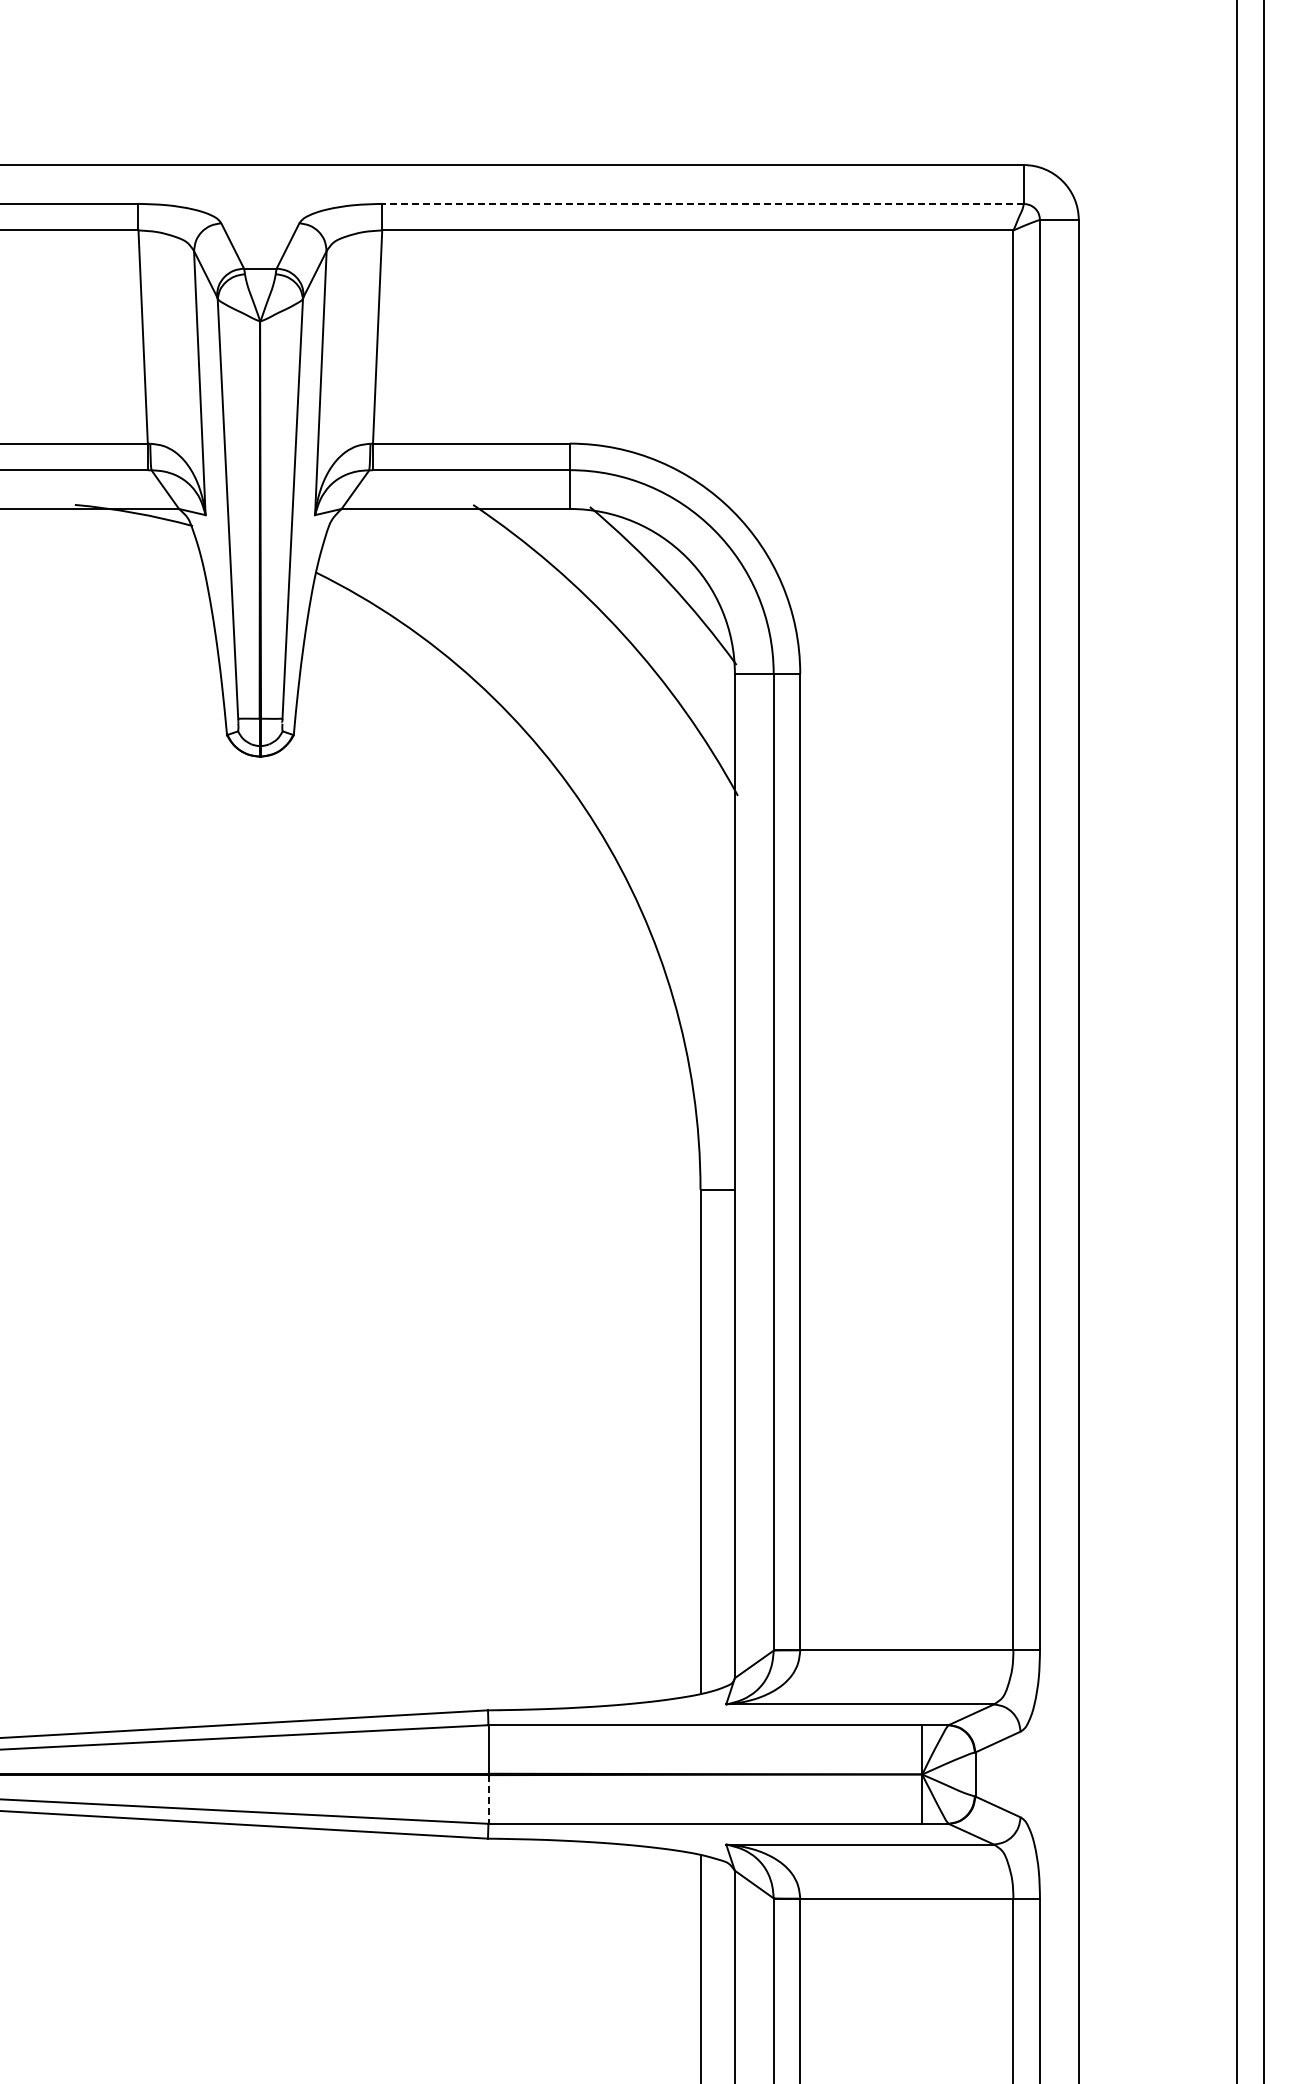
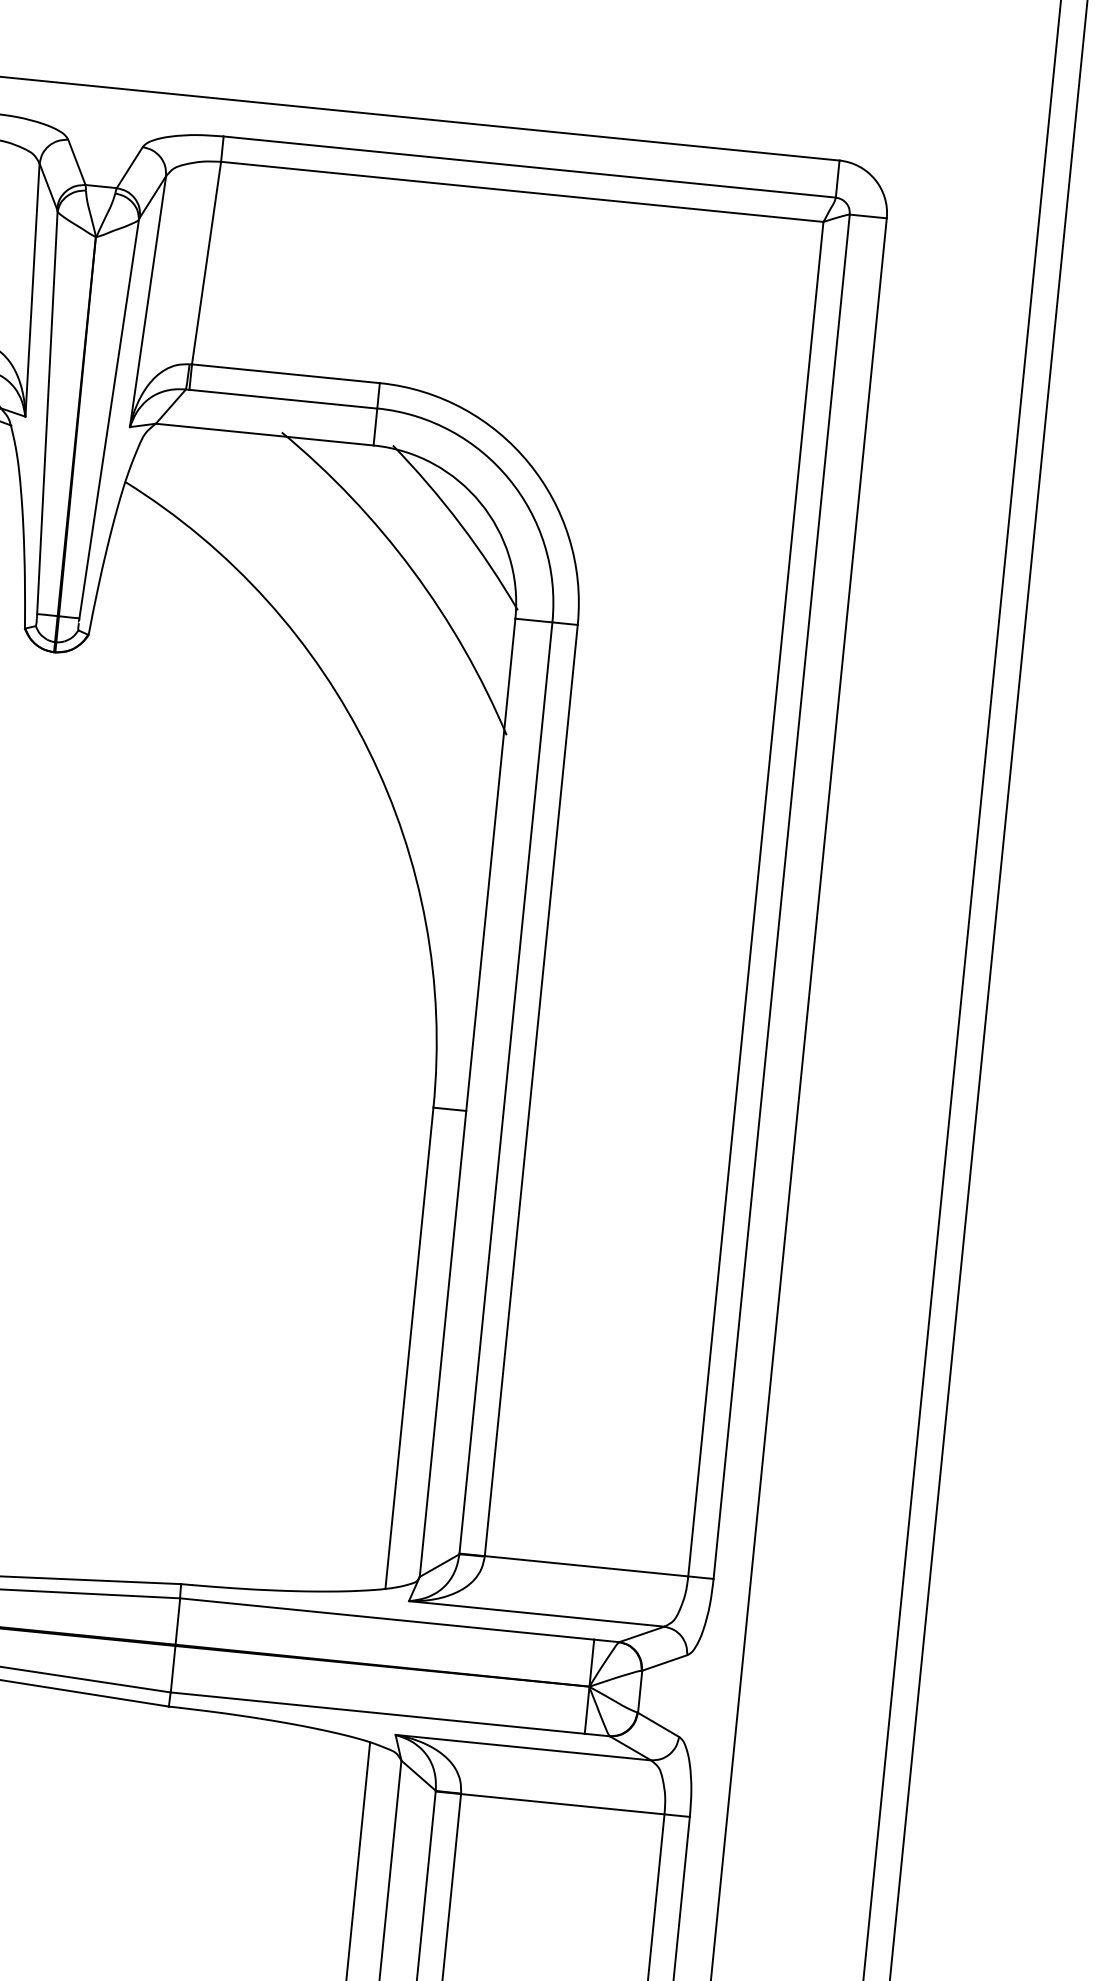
line: (703, 203) -> (530, 166), dashed -> solid
line: (488, 1799) -> (173, 1669), dashed -> solid

